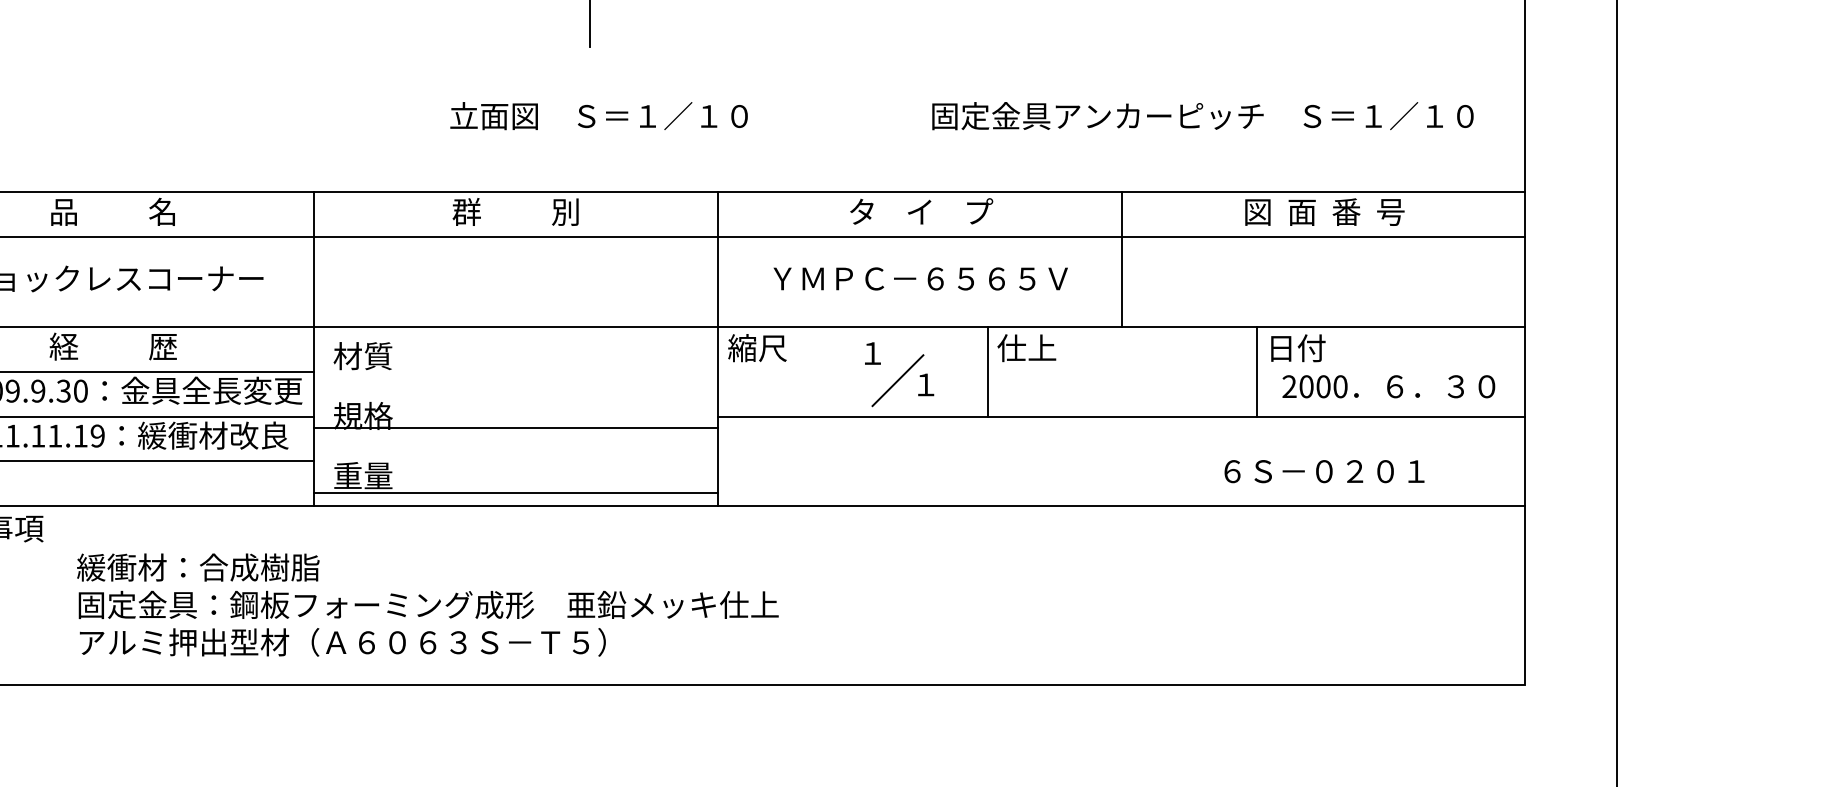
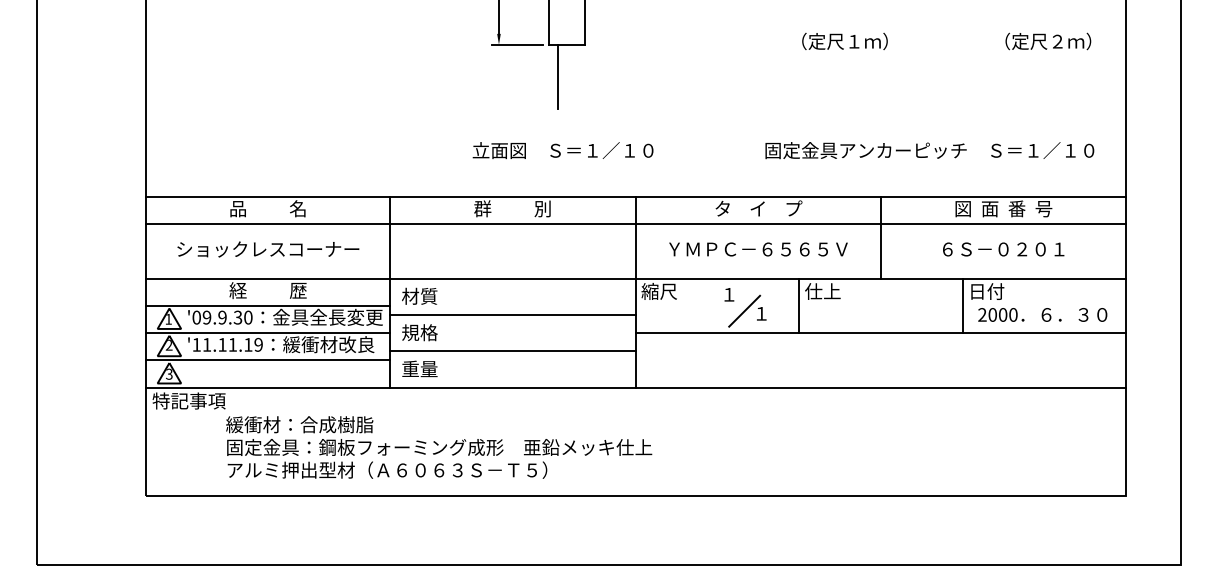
line: (515, 427) -> (512, 314), moved
text: (1324, 471) -> (1003, 249), moved
line: (515, 493) -> (512, 351), moved
text: (428, 605) -> (439, 447), moved

